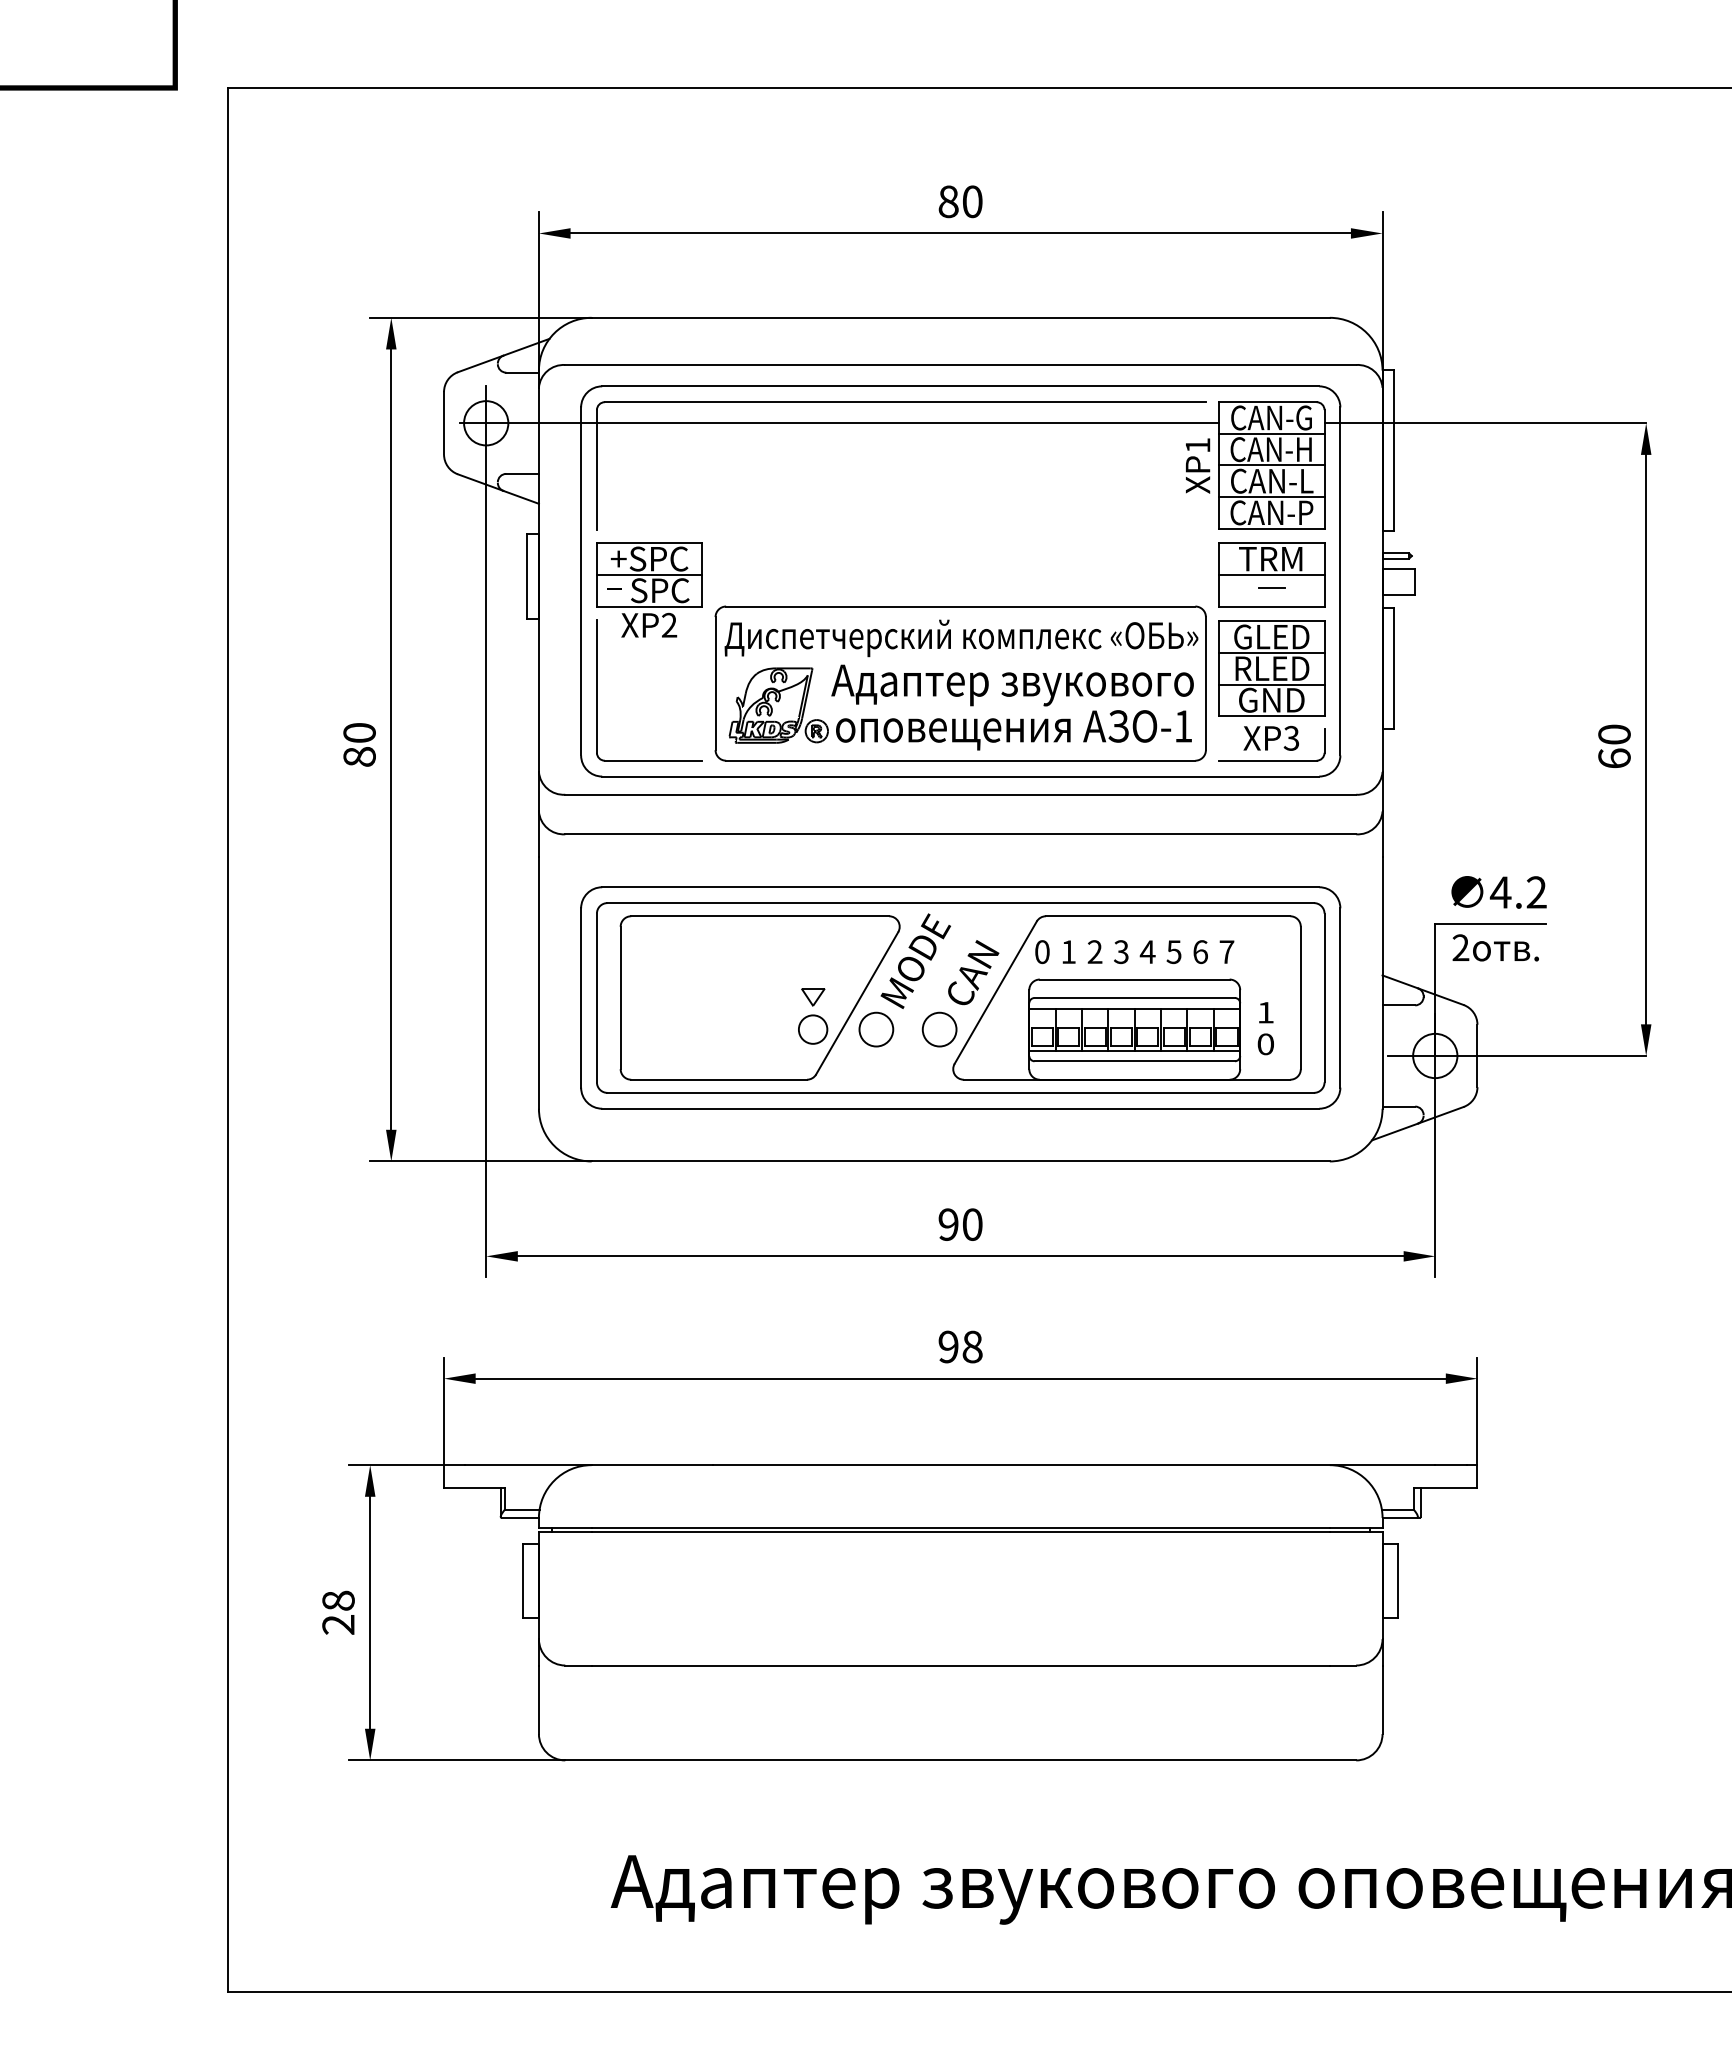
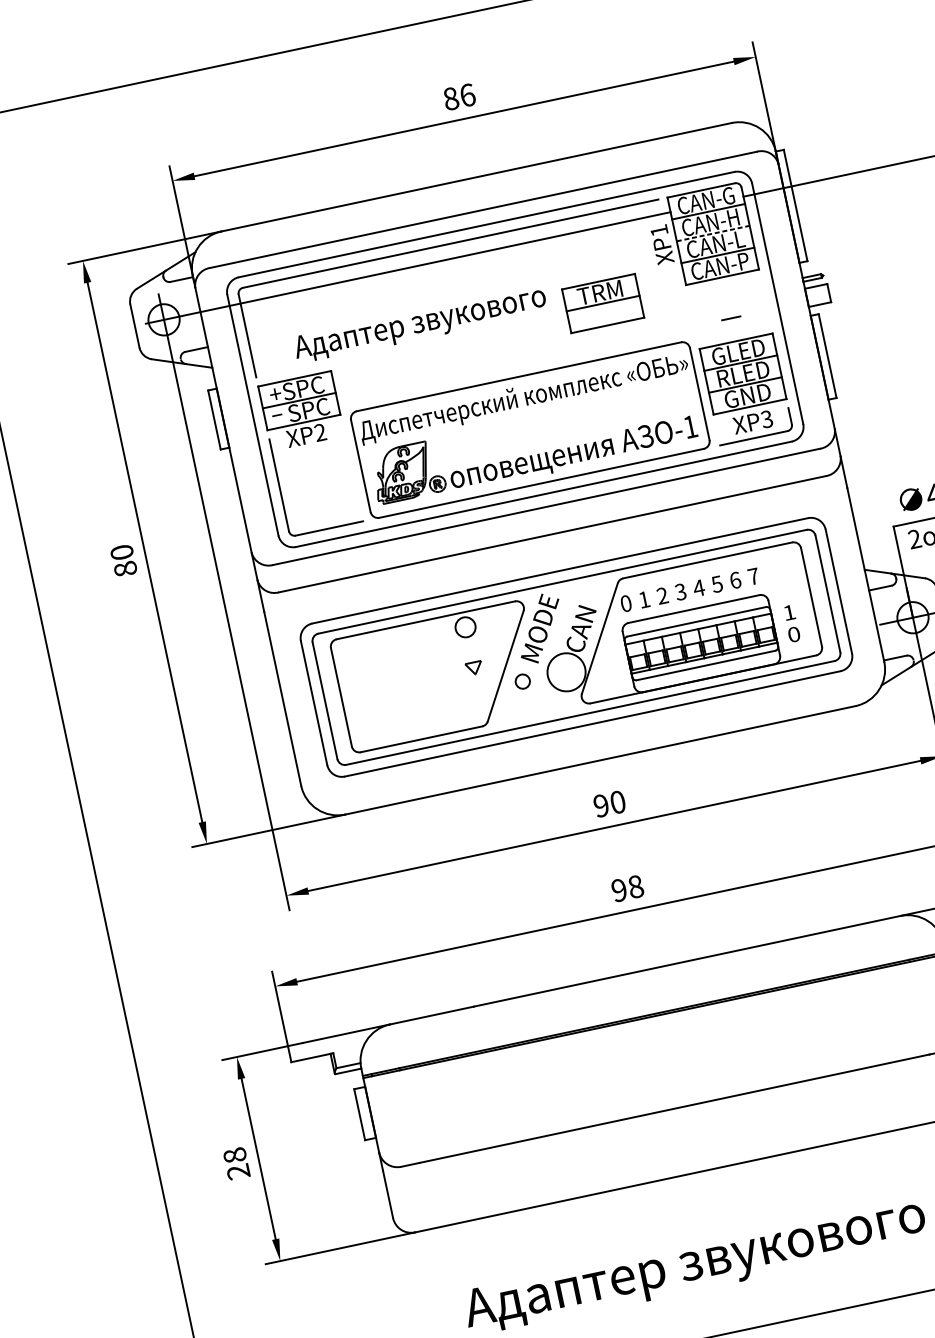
text: (972, 201) -> (467, 95), 80 -> 86
line: (1271, 465) -> (713, 233), solid -> dashed
part: (1271, 574) -> (602, 303), moved
text: (1012, 685) -> (420, 324), moved
circle: (813, 1029) -> (465, 627), moved
circle: (876, 1029) -> (522, 681), size x0.6
circle: (939, 1029) -> (566, 672), size x1.6

